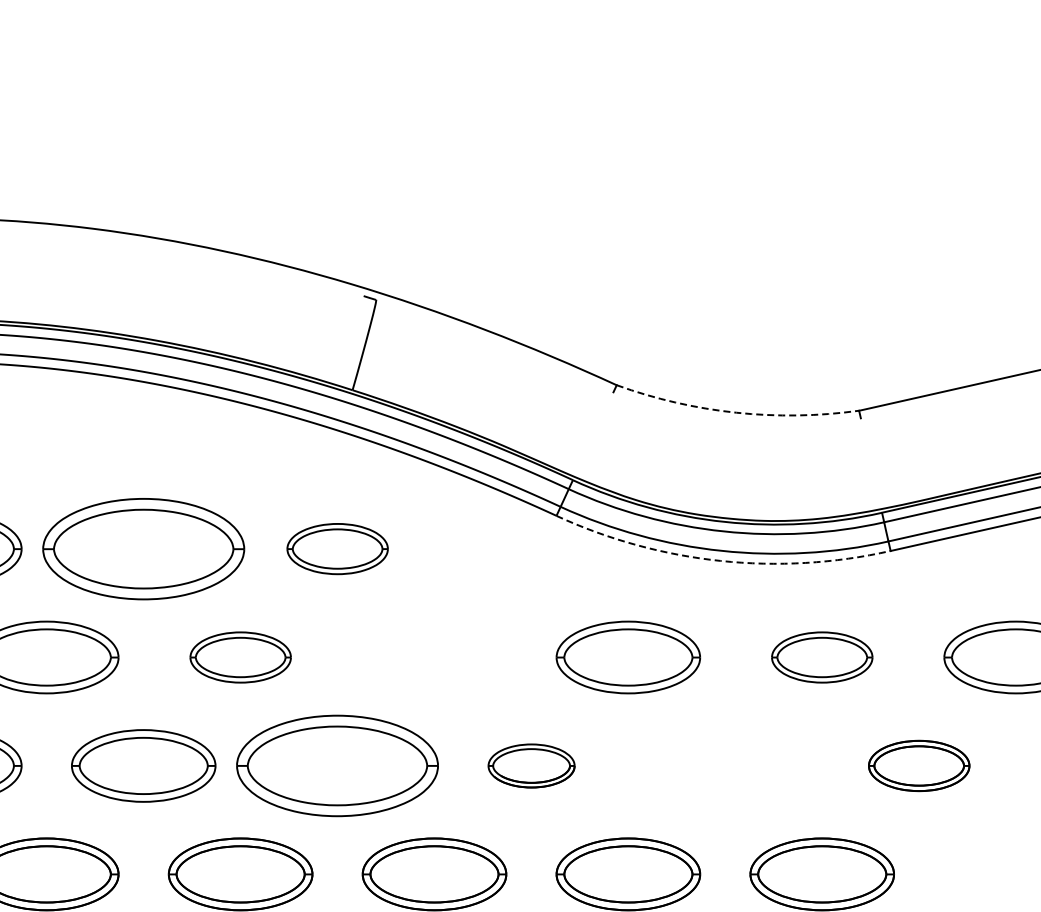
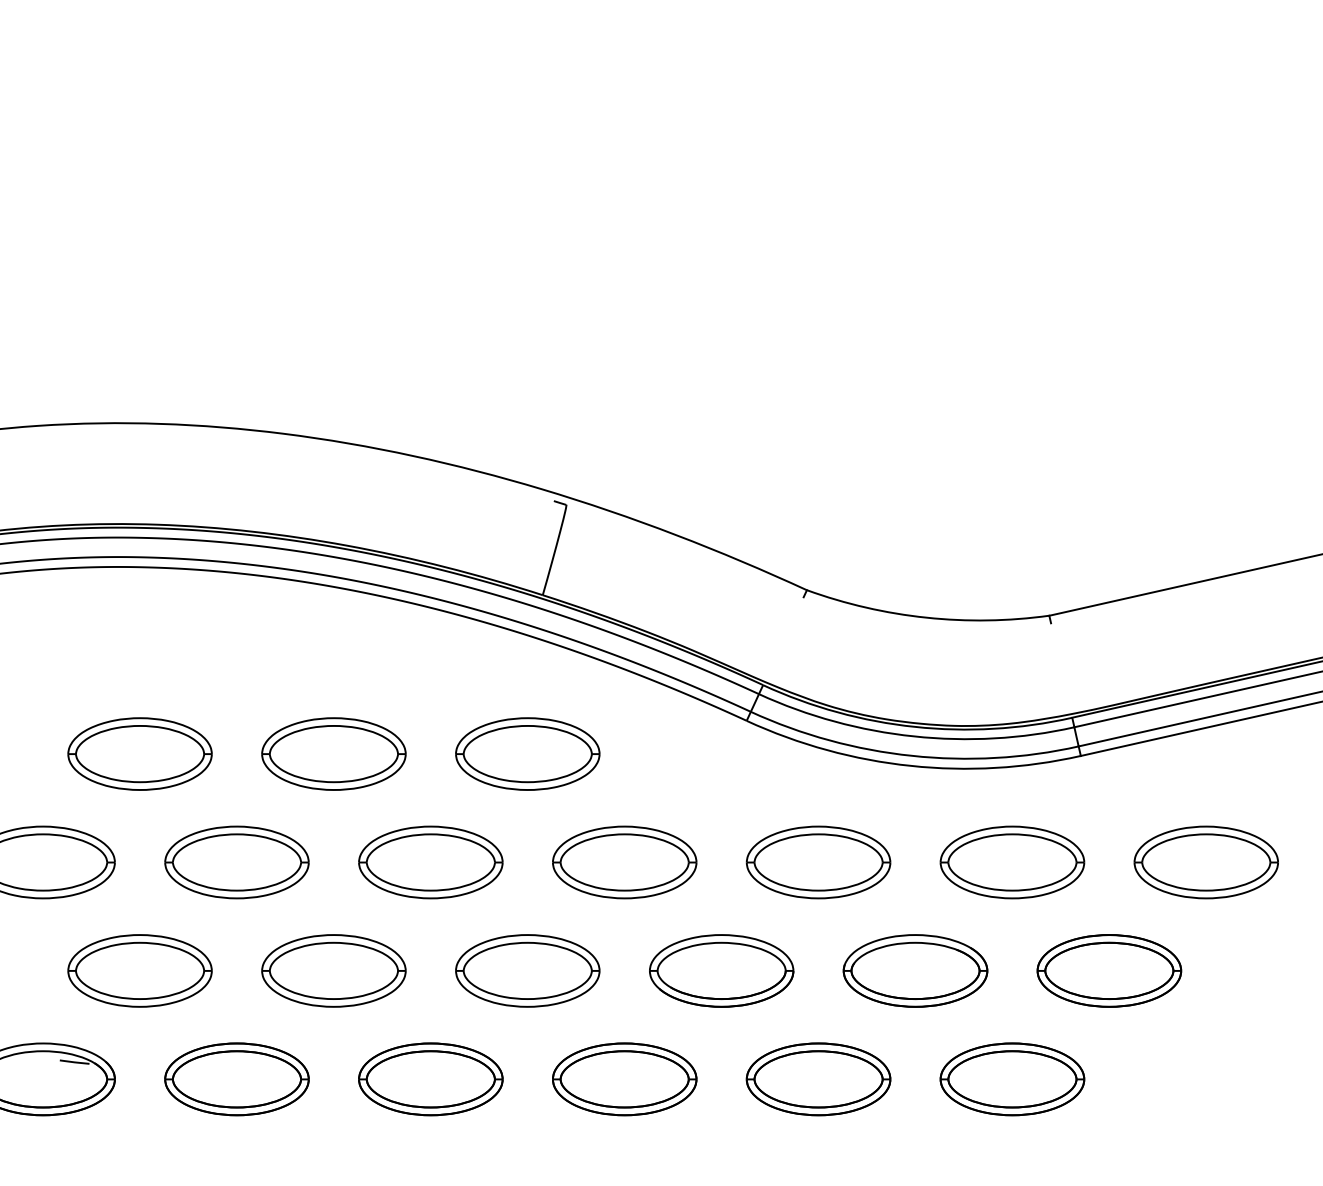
arc: (736, 412) -> (926, 617), dashed -> solid
part: (143, 548) -> (333, 753), size x0.71
part: (337, 548) -> (527, 753), size x1.43
arc: (720, 560) -> (910, 765), dashed -> solid
part: (240, 657) -> (430, 862), size x1.43
part: (434, 657) -> (624, 862), added
part: (822, 657) -> (1012, 862), size x1.43
part: (337, 765) -> (527, 970), size x0.71
part: (531, 765) -> (721, 970), size x1.67
part: (725, 765) -> (915, 970), added
part: (919, 765) -> (1109, 970), size x1.43

